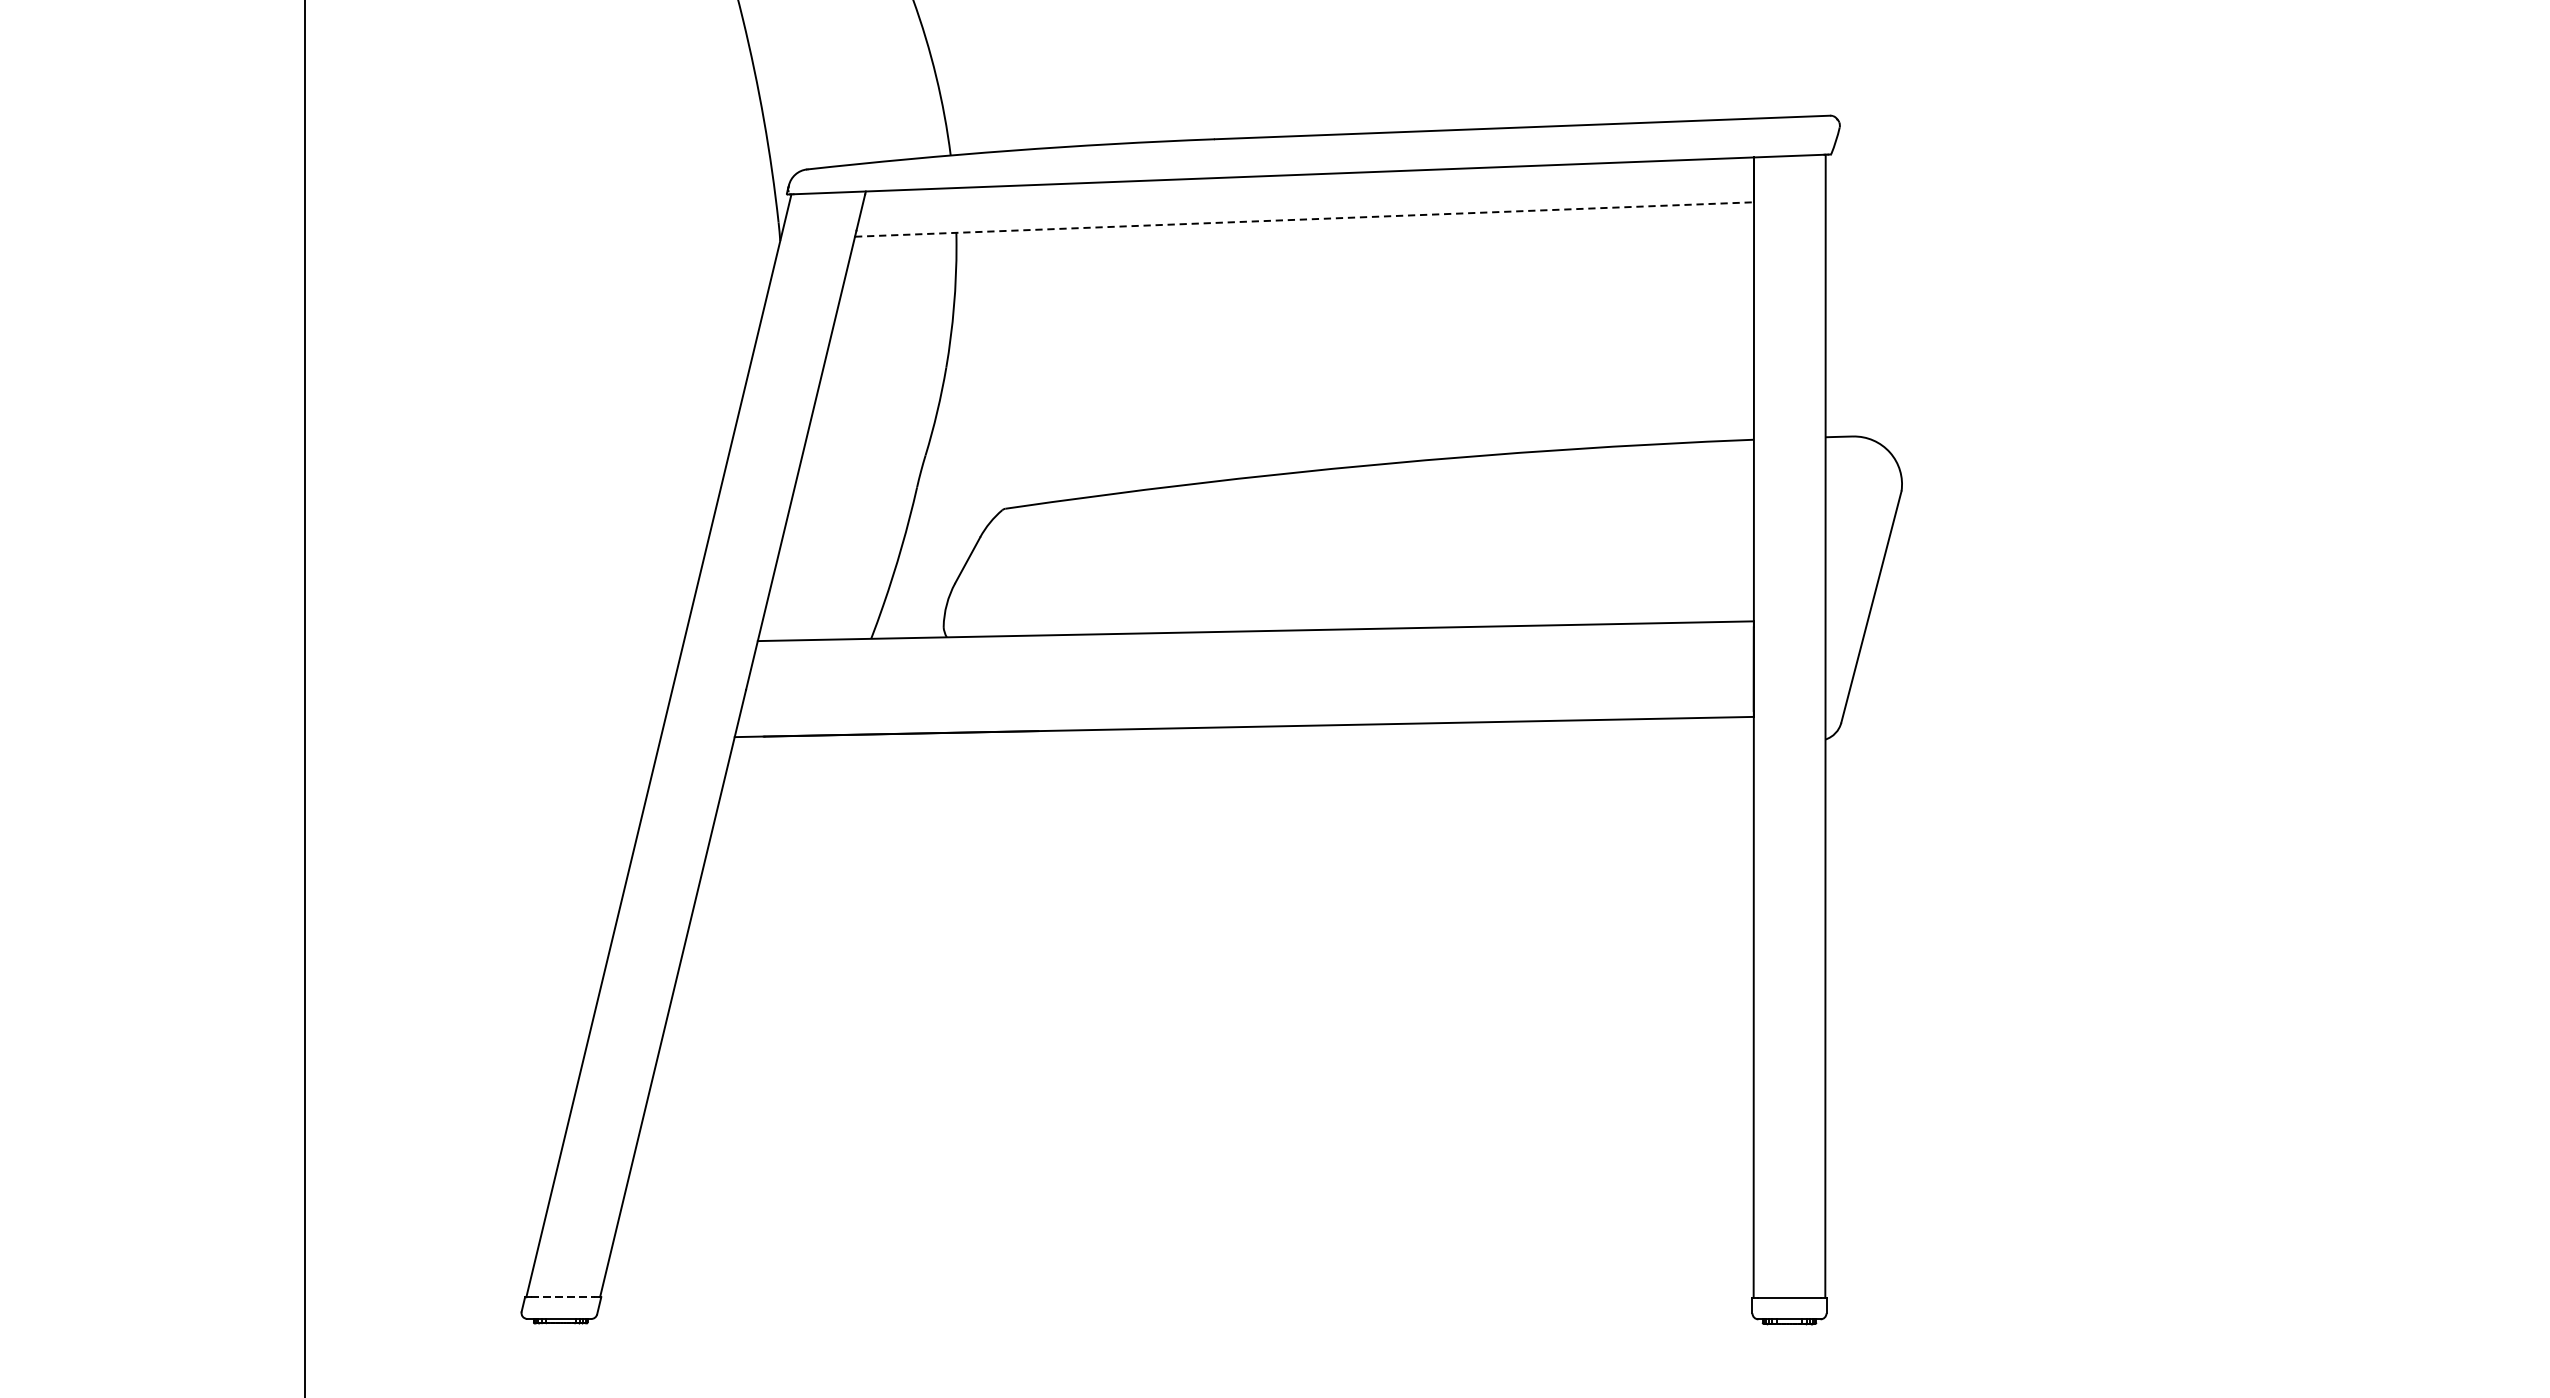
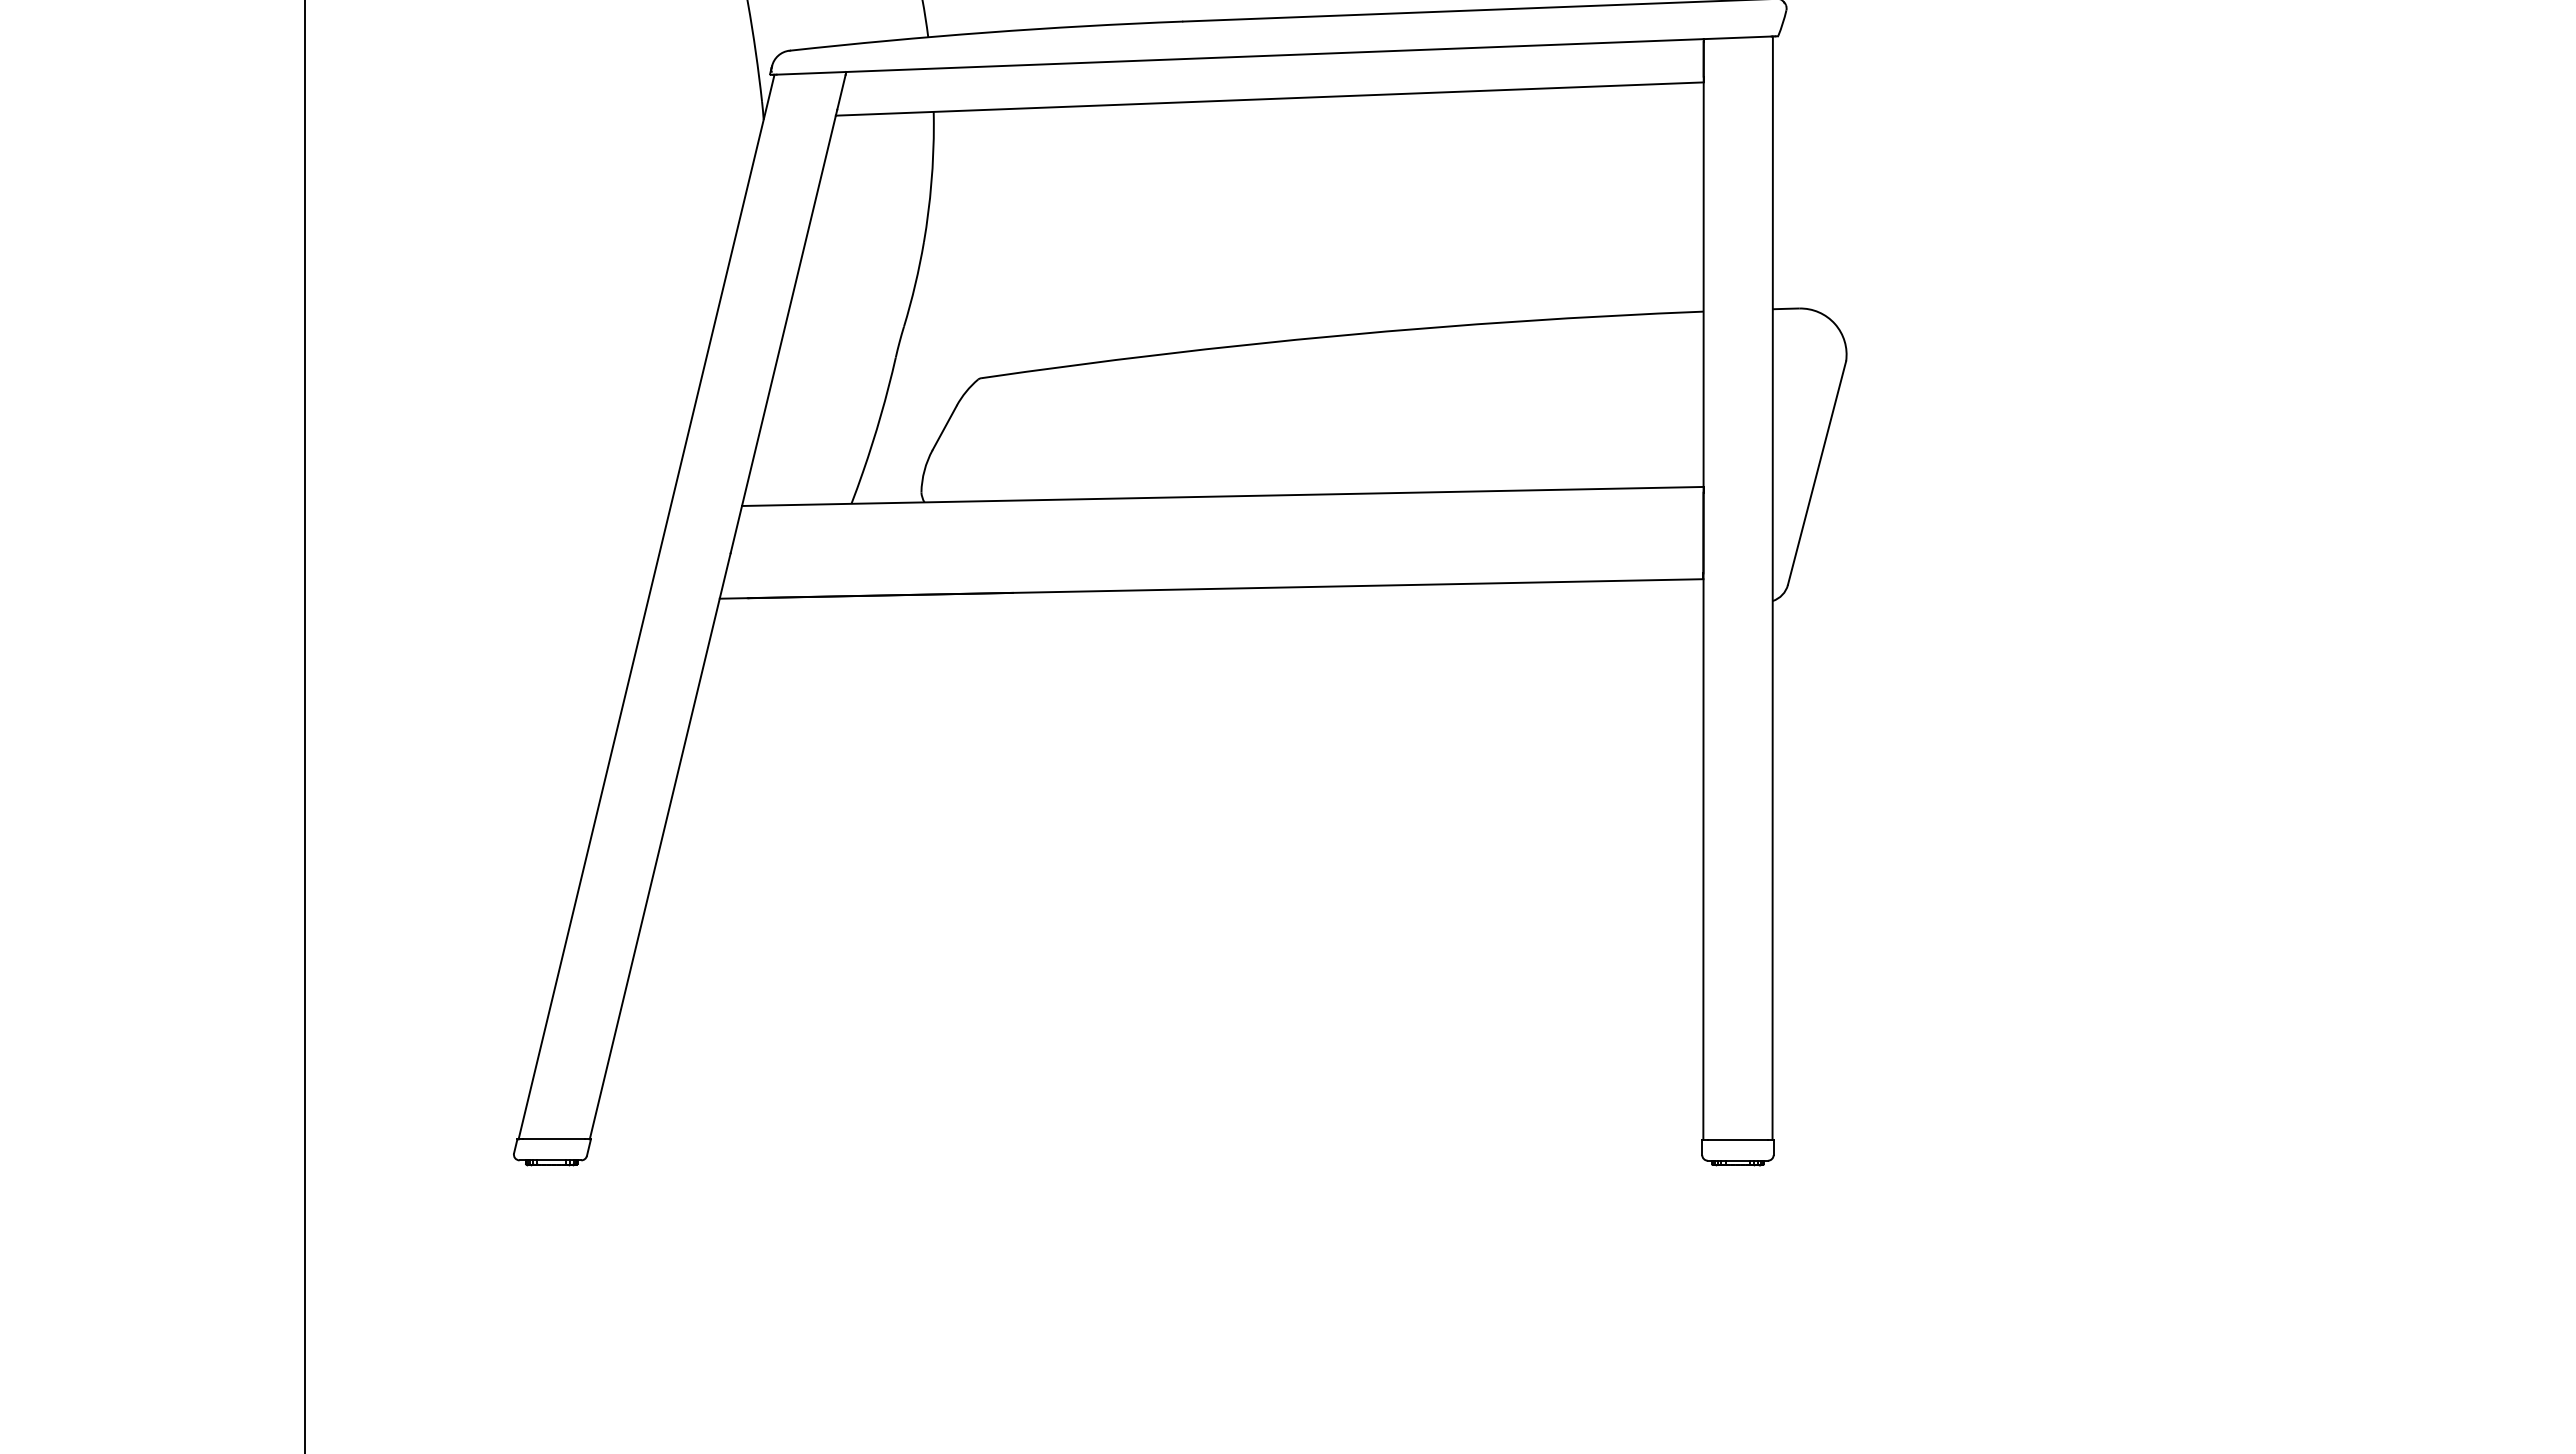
line: (1305, 219) -> (1270, 99), dashed -> solid
line: (563, 1297) -> (554, 1139), dashed -> solid

